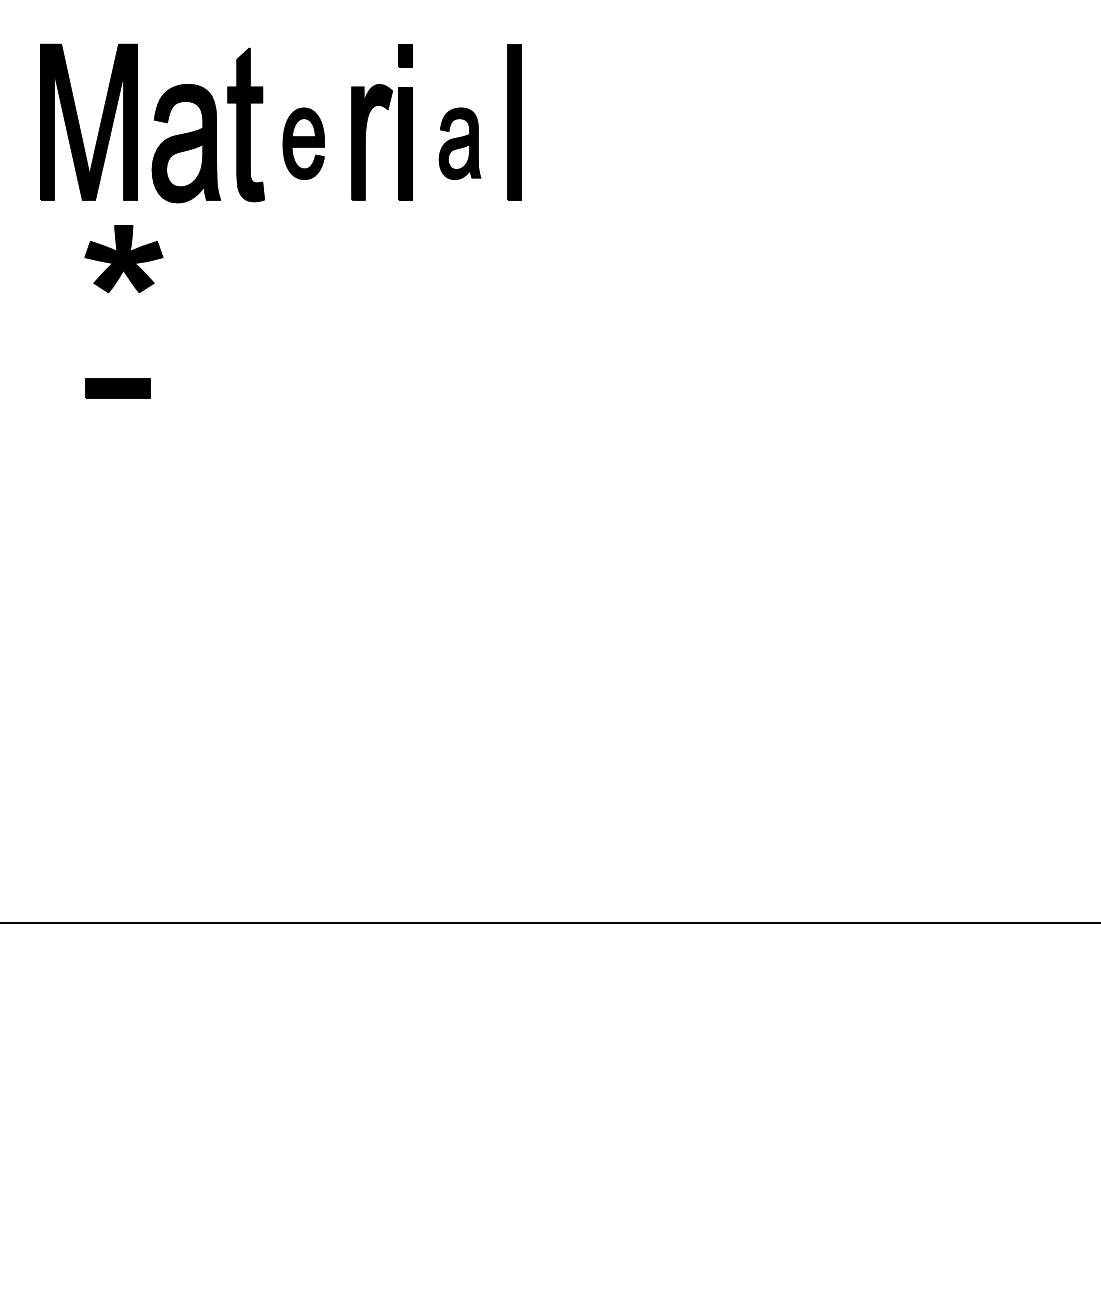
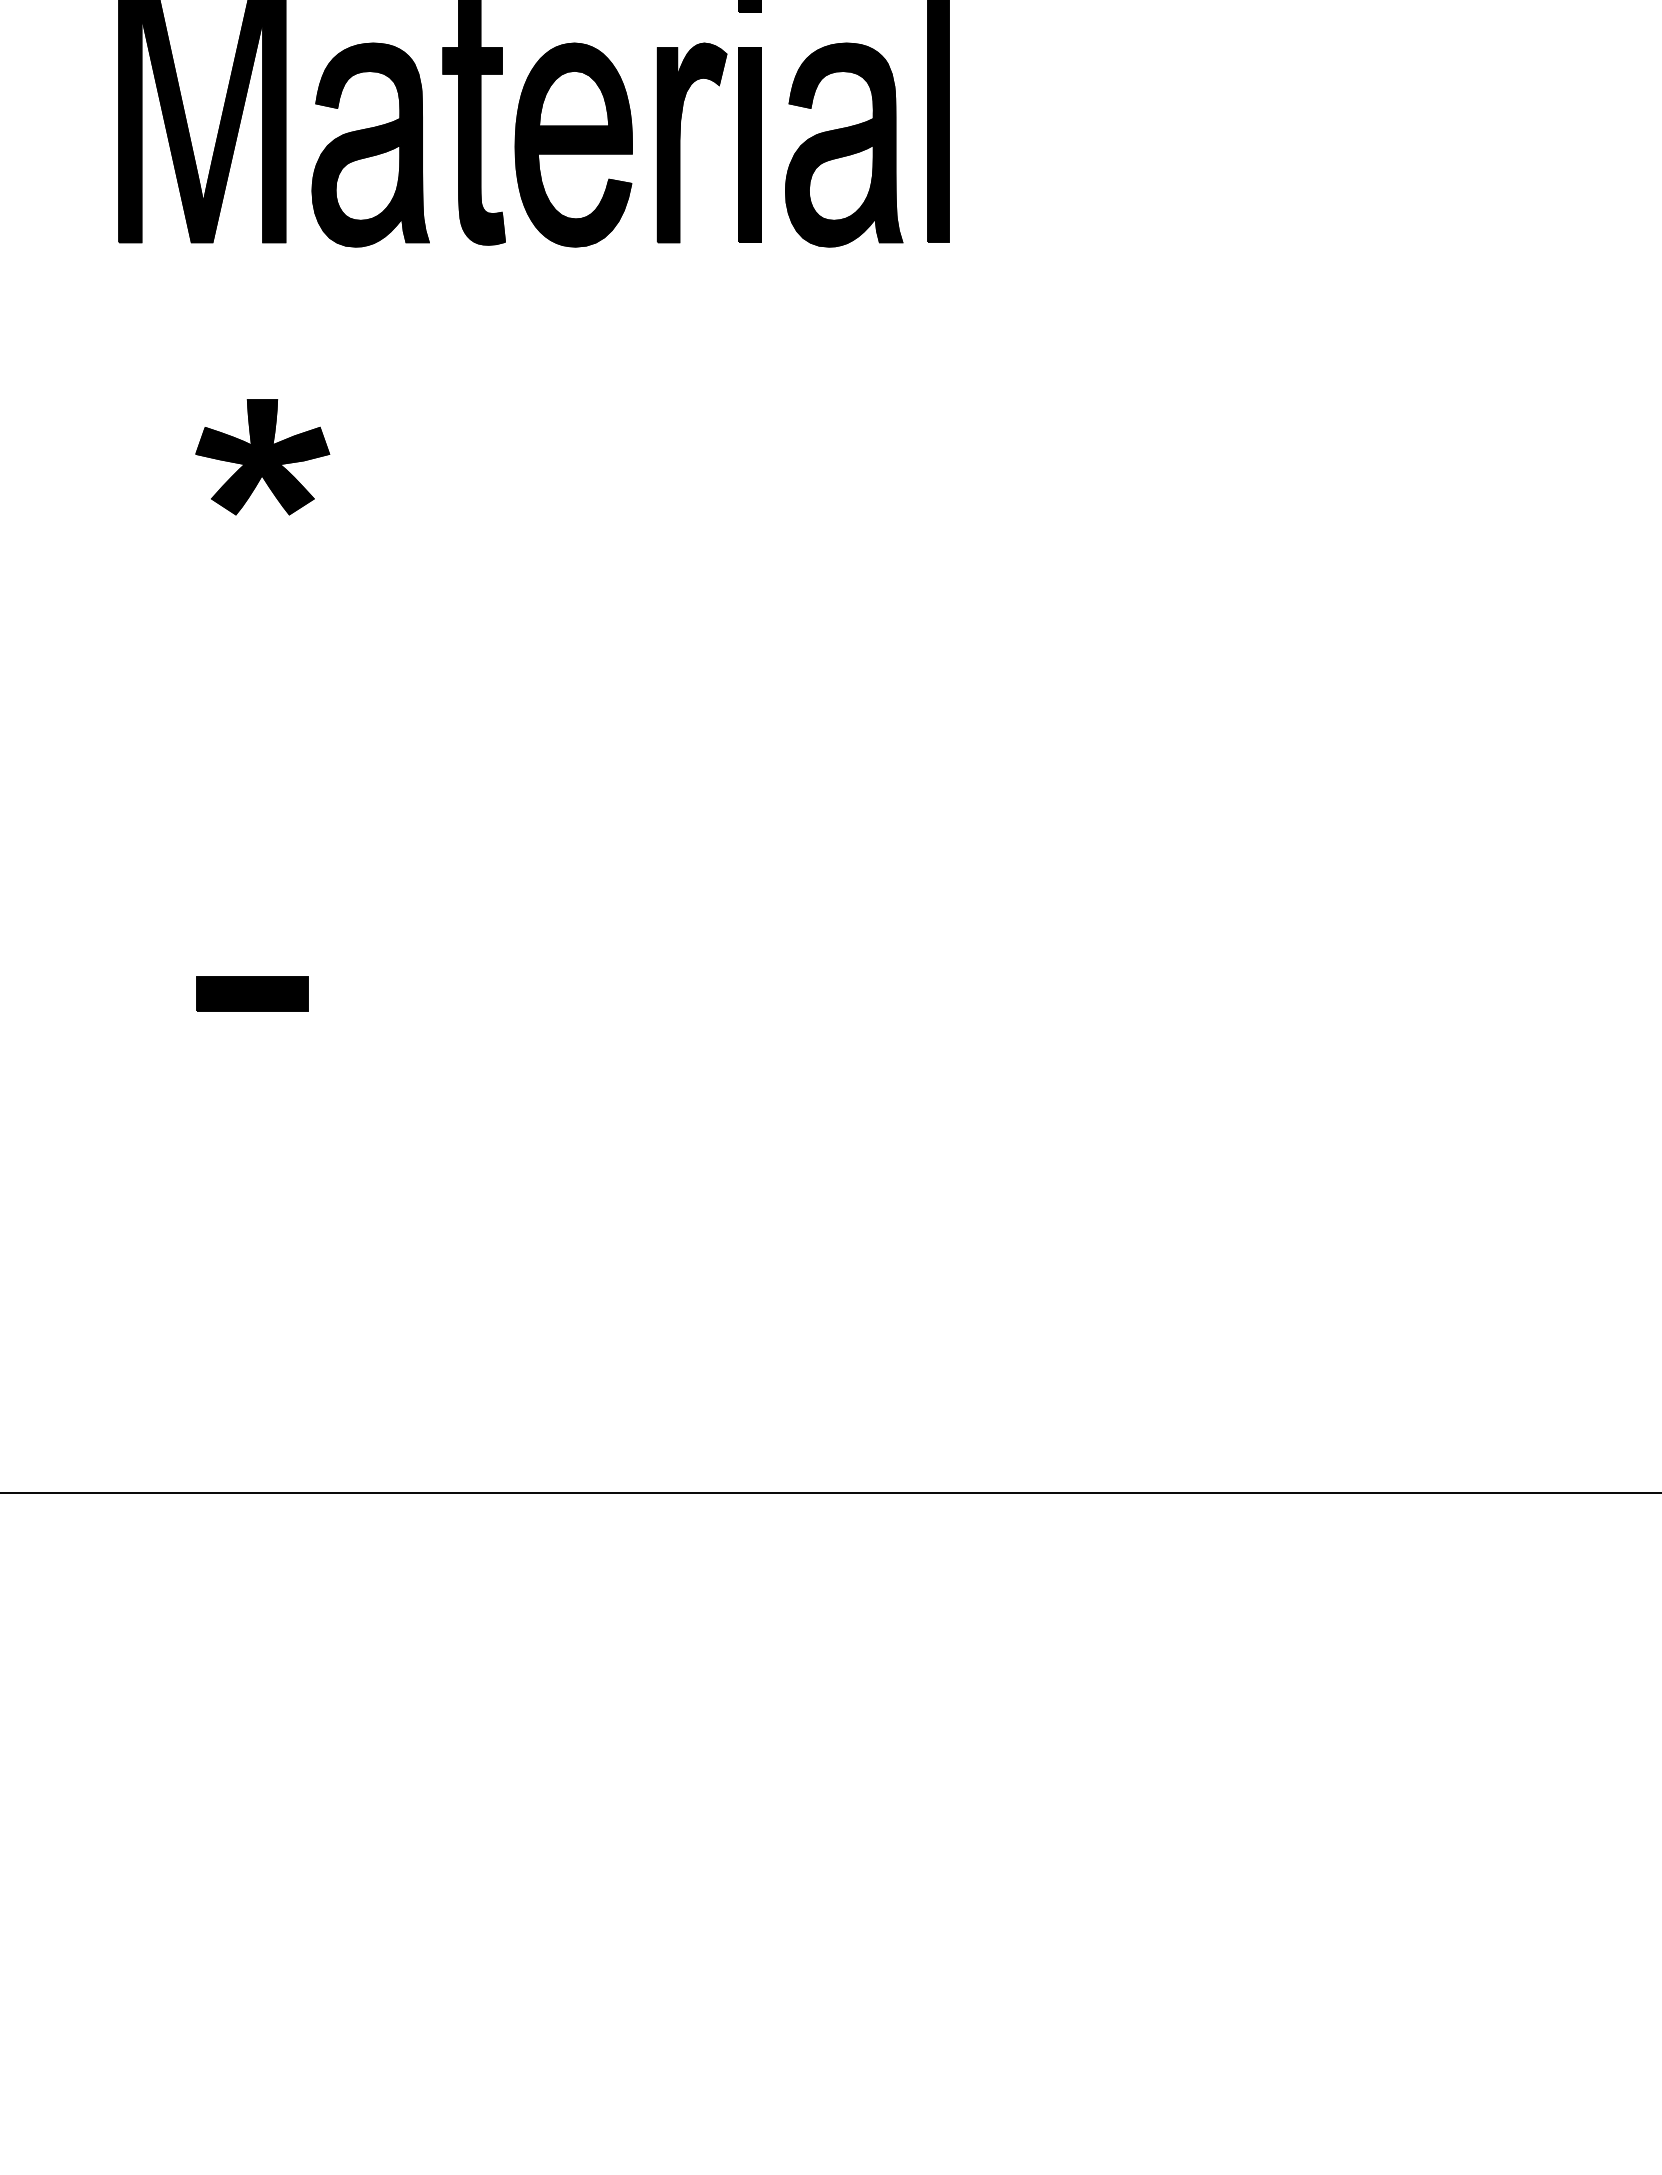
part: (303, 143) -> (573, 144), size x1.67
part: (459, 143) -> (843, 144), size x1.67
part: (123, 259) -> (261, 458), moved
part: (117, 388) -> (251, 994), moved

